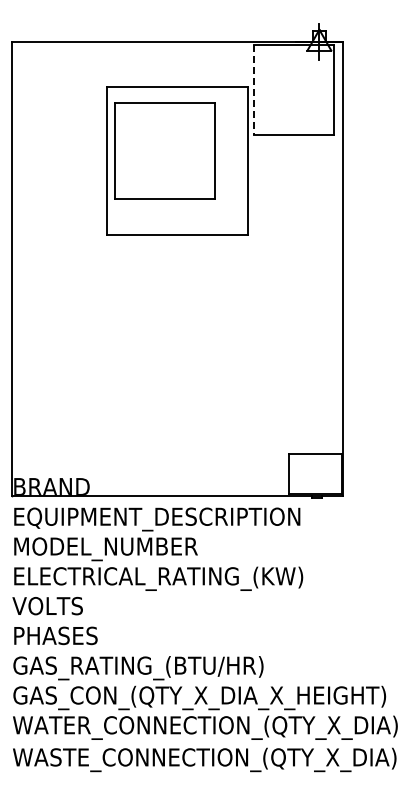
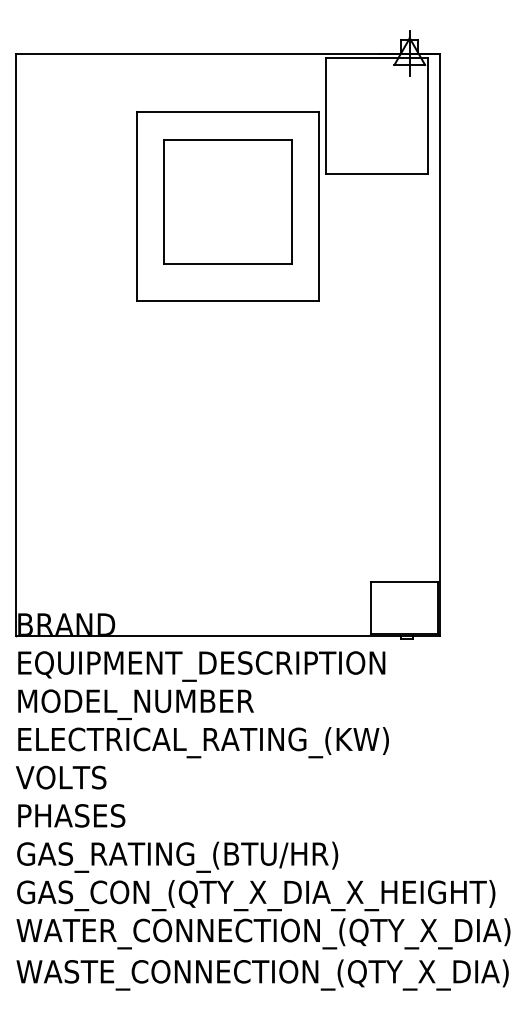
line: (254, 90) -> (326, 116), dashed -> solid
part: (164, 150) -> (227, 200), moved

